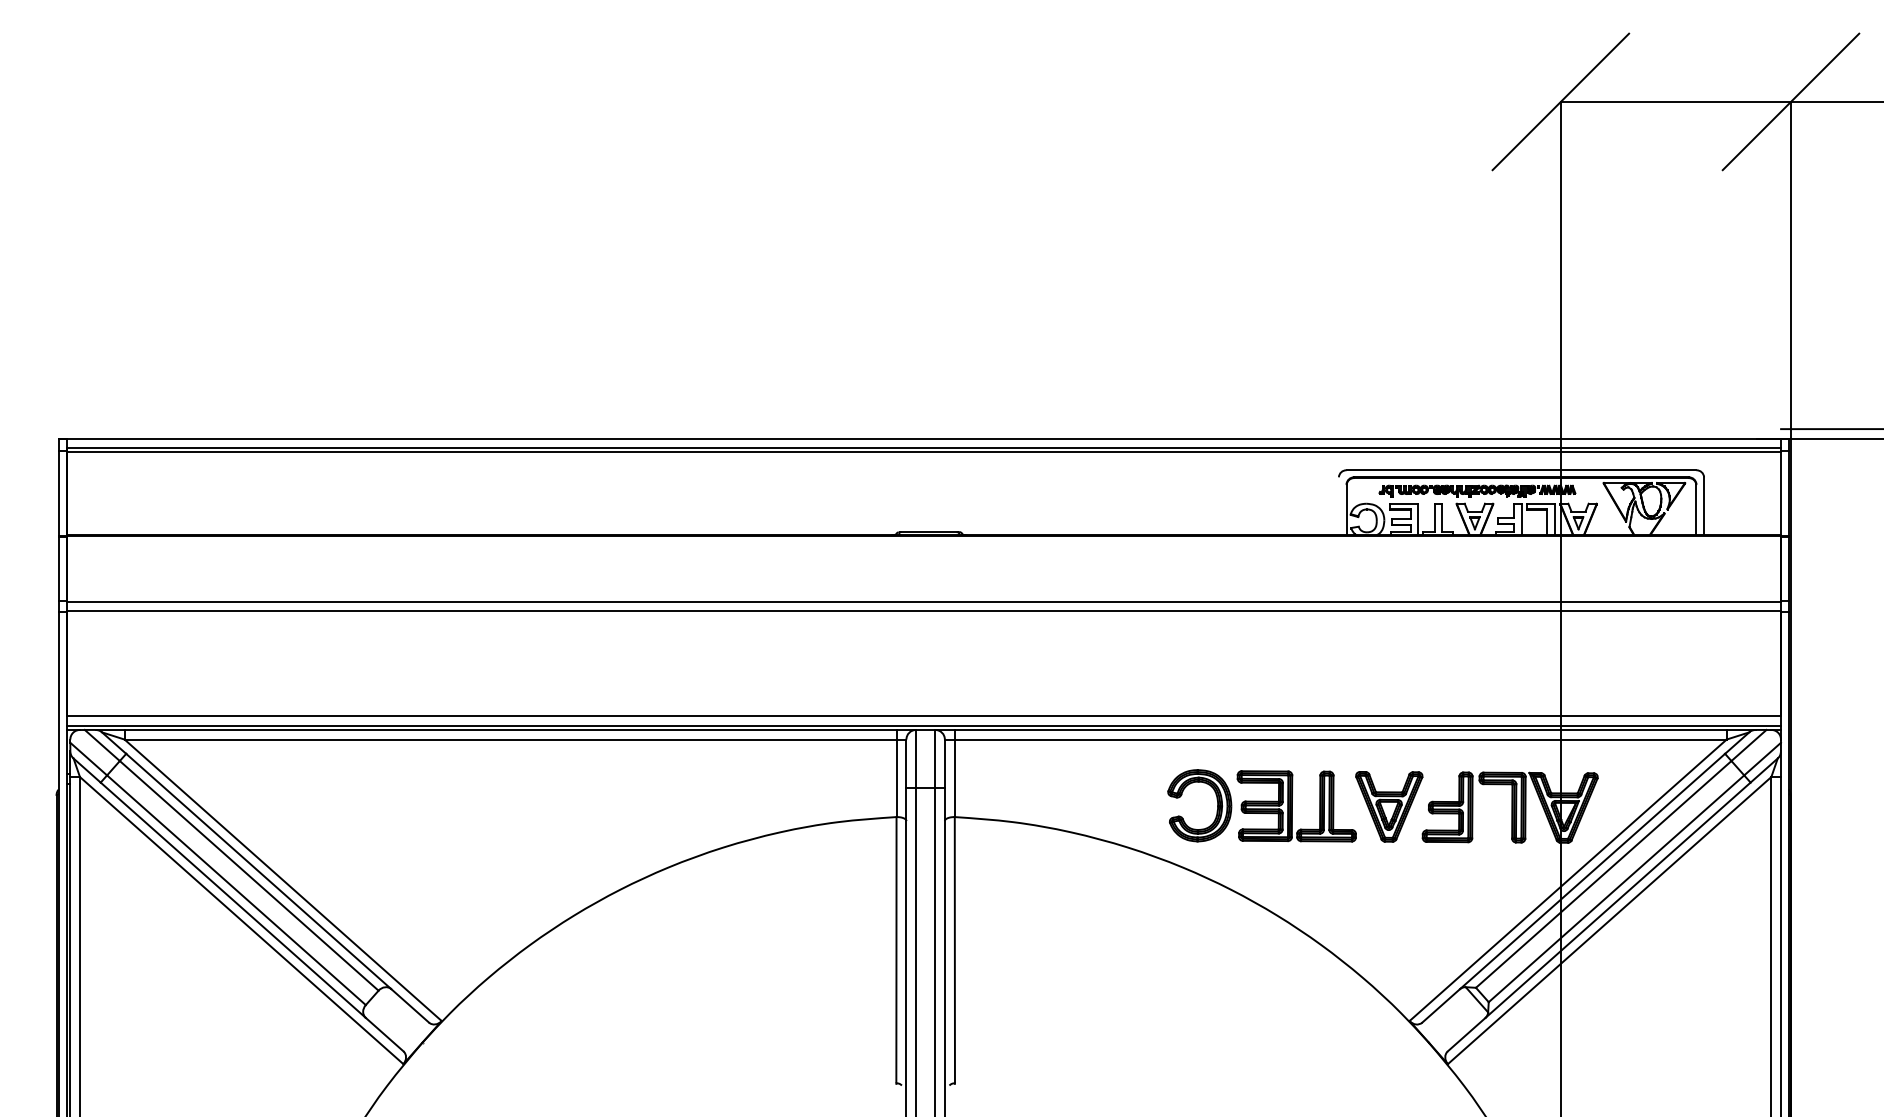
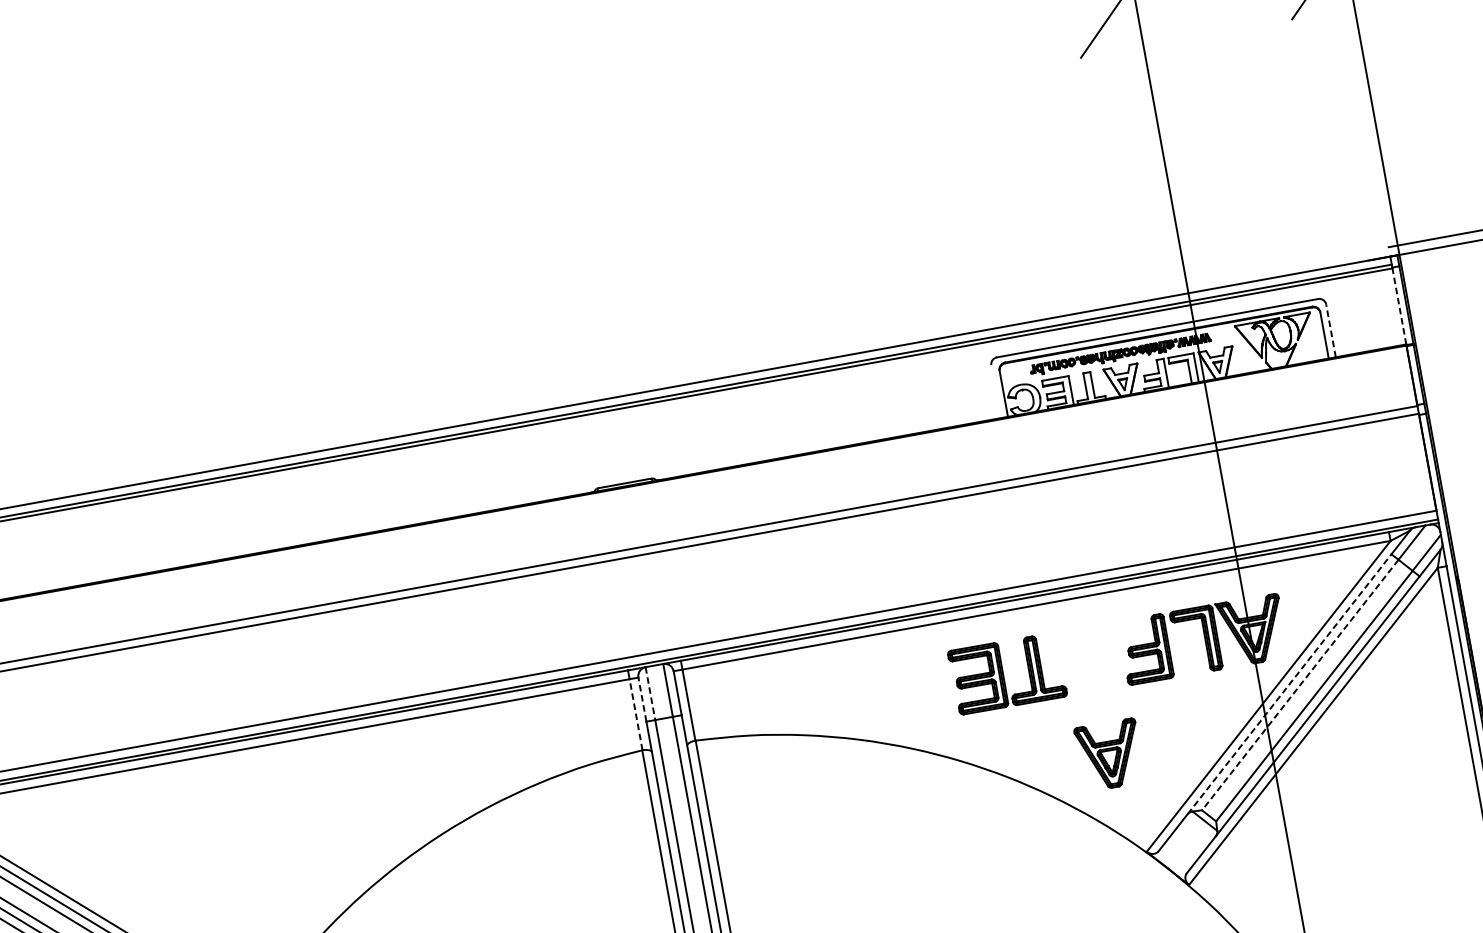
line: (1780, 493) -> (1398, 306), solid -> dashed
line: (1704, 506) -> (1331, 330), solid -> dashed
line: (916, 758) -> (650, 693), solid -> dashed
line: (906, 763) -> (642, 699), solid -> dashed
line: (896, 778) -> (635, 714), solid -> dashed
part: (1389, 806) -> (1110, 754), moved
part: (1216, 810) -> (934, 691), removed
line: (1592, 871) -> (1289, 684), solid -> dashed
line: (1603, 874) -> (1300, 685), solid -> dashed

